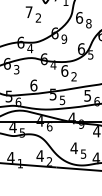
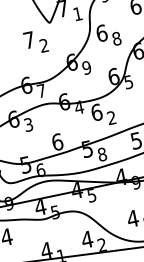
text: (30, 48) -> (41, 90), 4 -> 7
text: (62, 100) -> (102, 154), 5 -> 8
text: (49, 127) -> (91, 196), 6 -> 5

